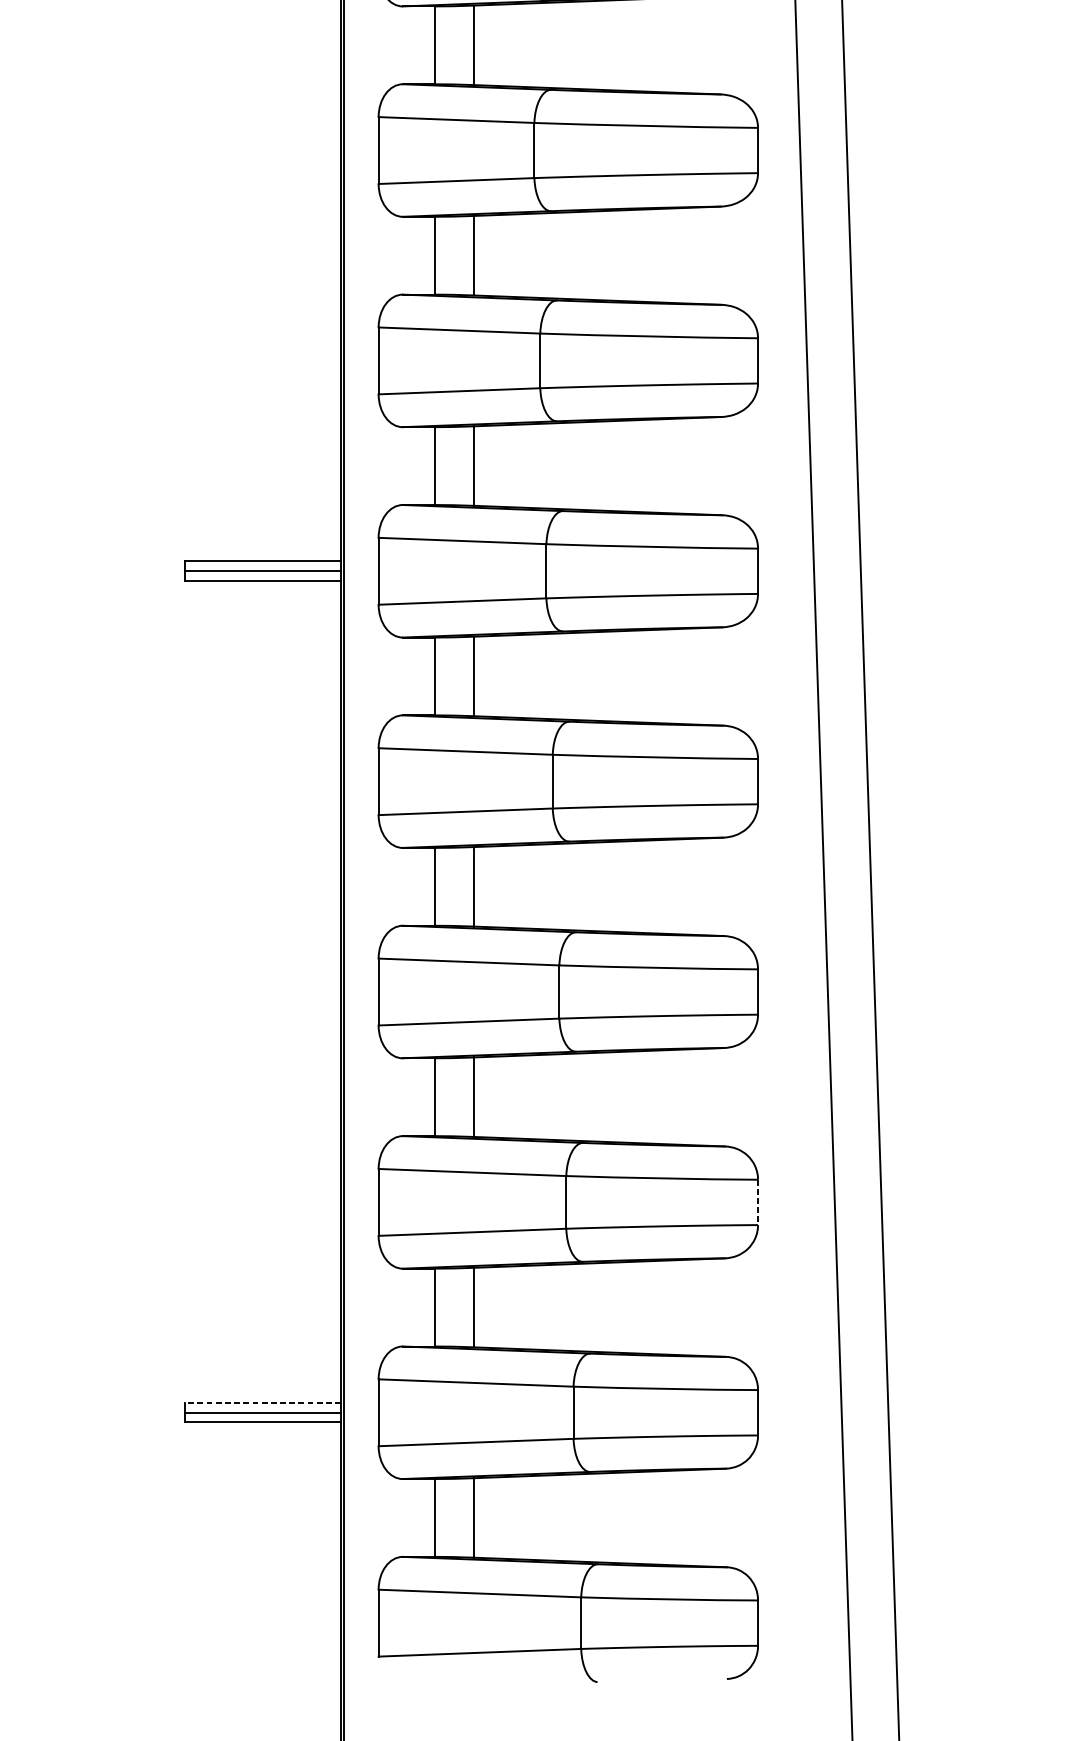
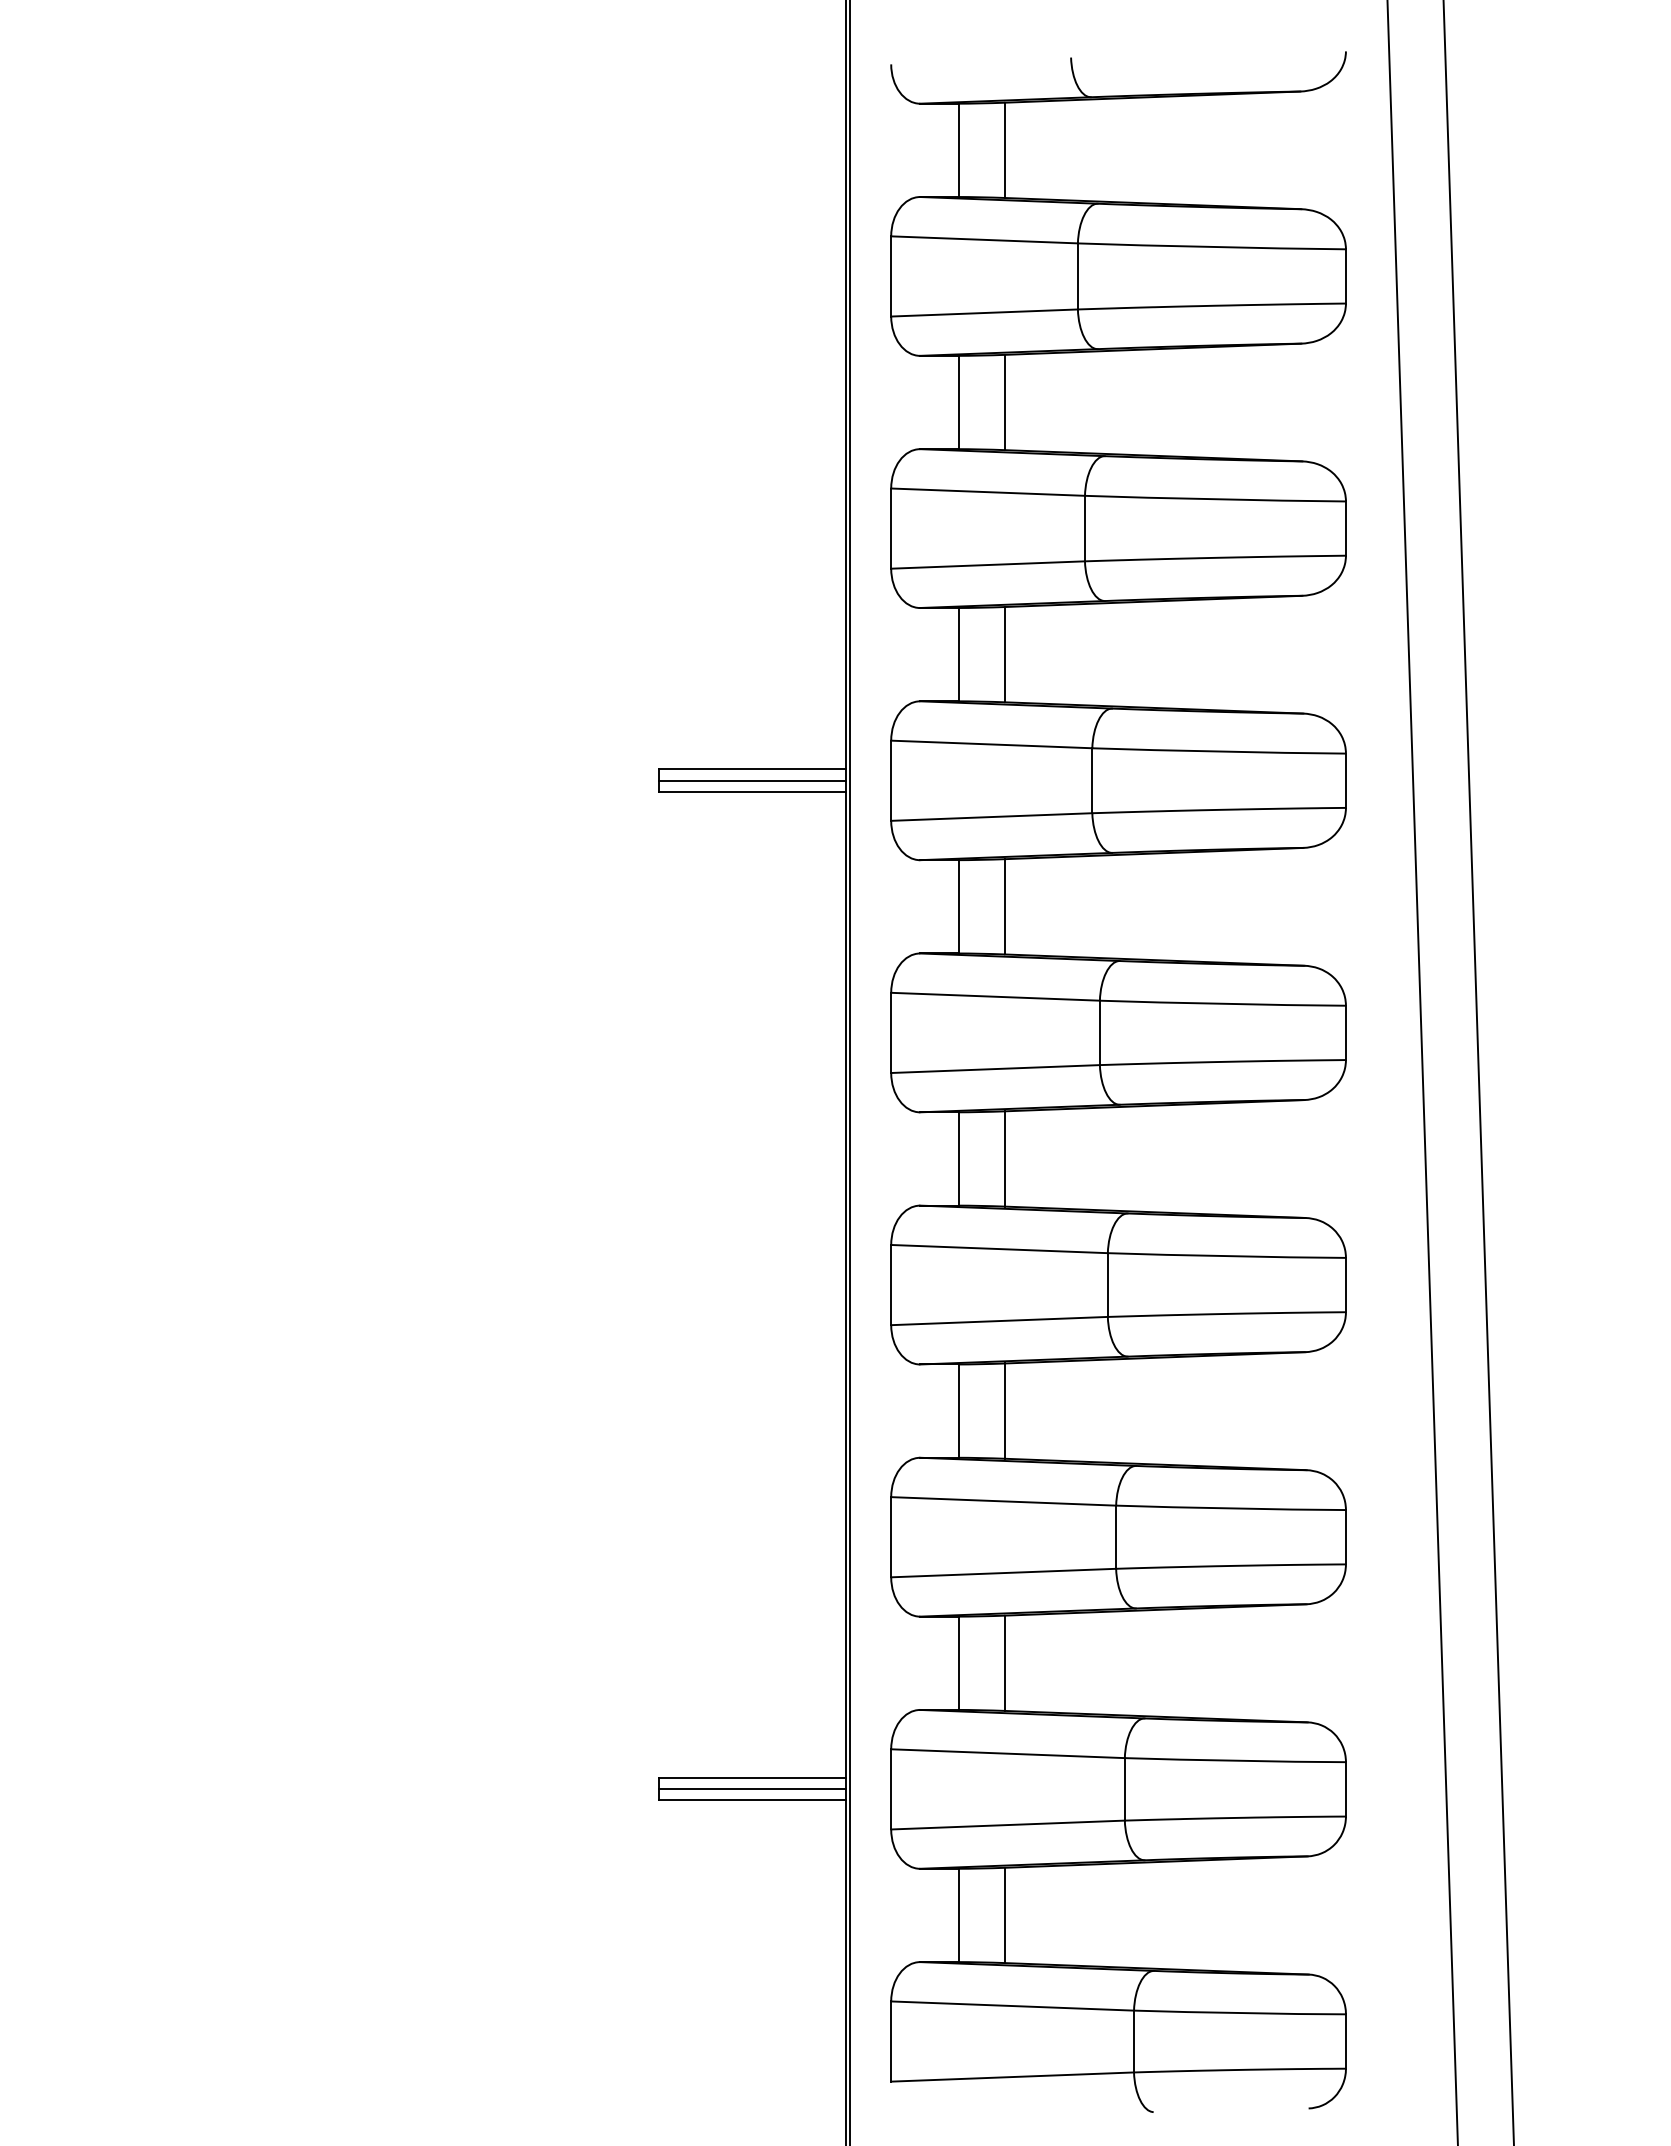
line: (757, 1202) -> (1345, 1537), dashed -> solid
line: (262, 1402) -> (752, 1777), dashed -> solid

